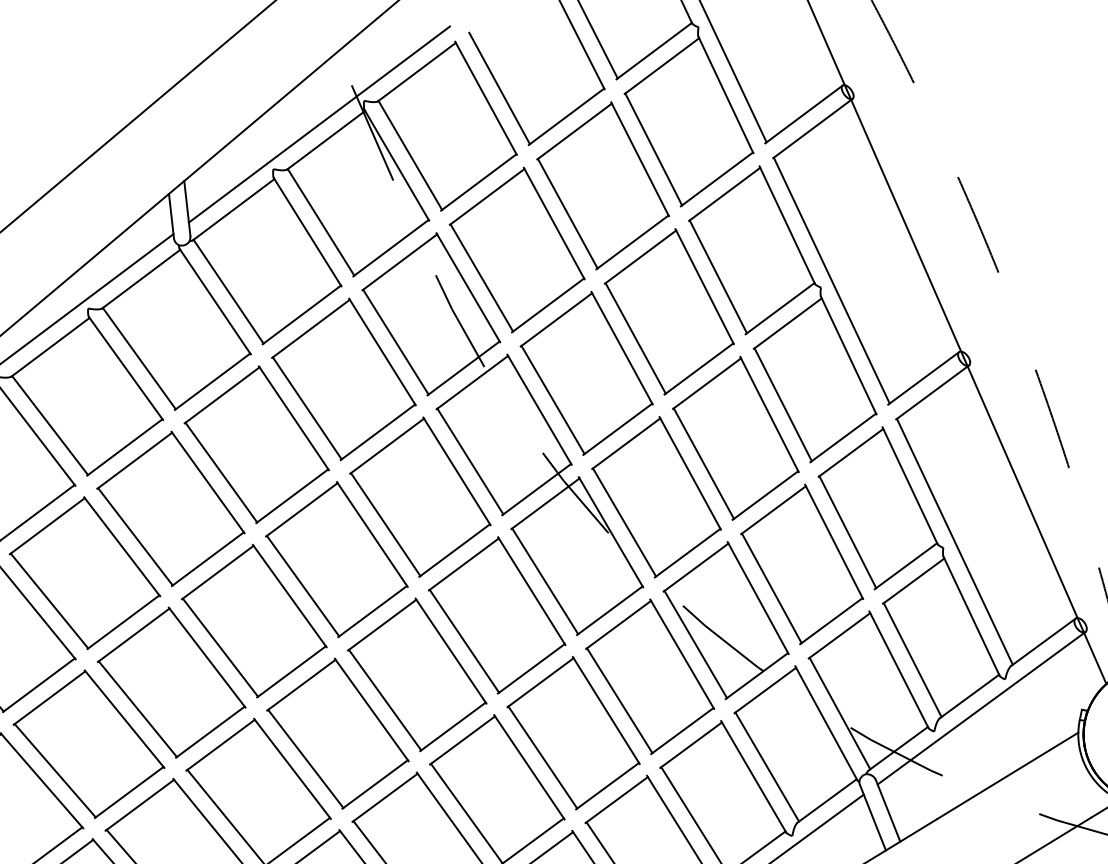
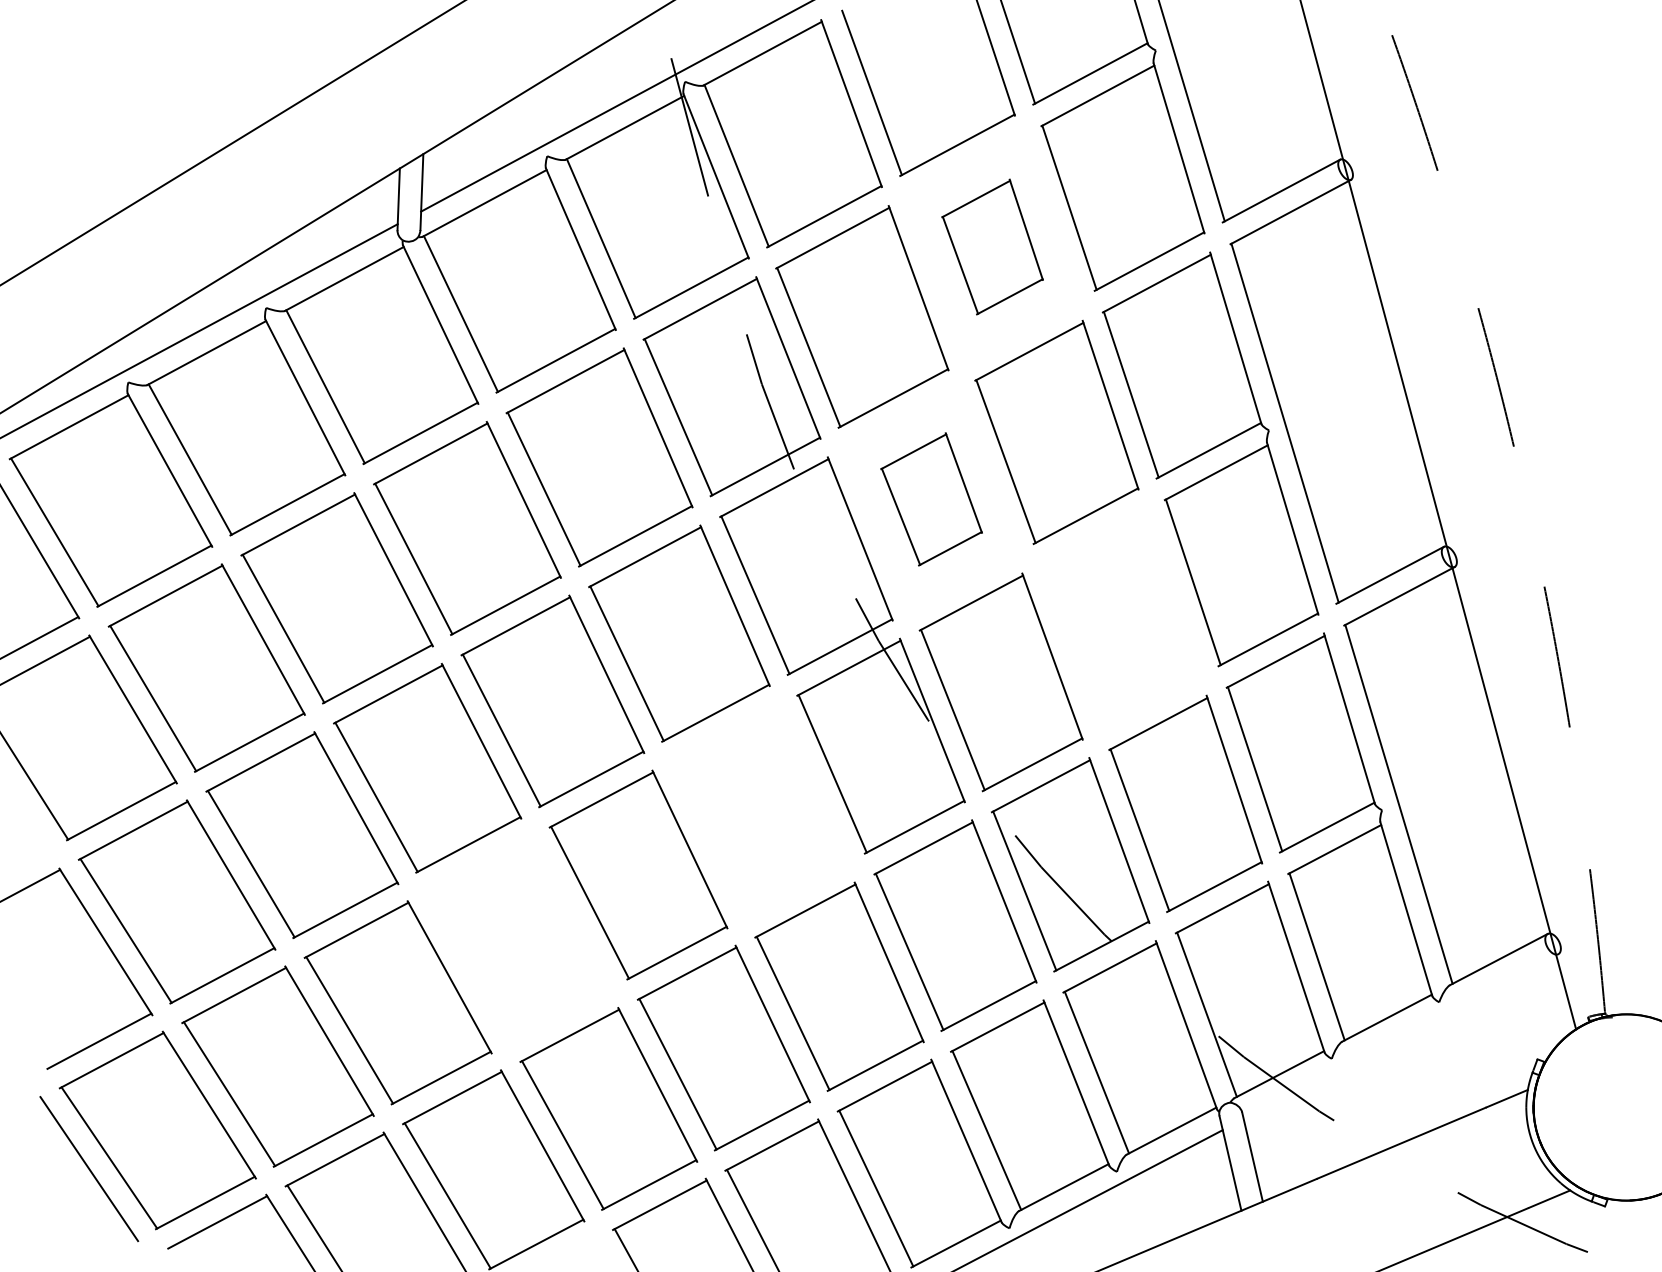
part: (602, 185) -> (992, 246), size x0.6
part: (586, 373) -> (931, 499), size x0.6
part: (735, 438) -> (1121, 618), removed
part: (496, 615) -> (759, 810), removed
line: (981, 708) -> (1400, 1036), removed
part: (337, 733) -> (518, 938), removed

